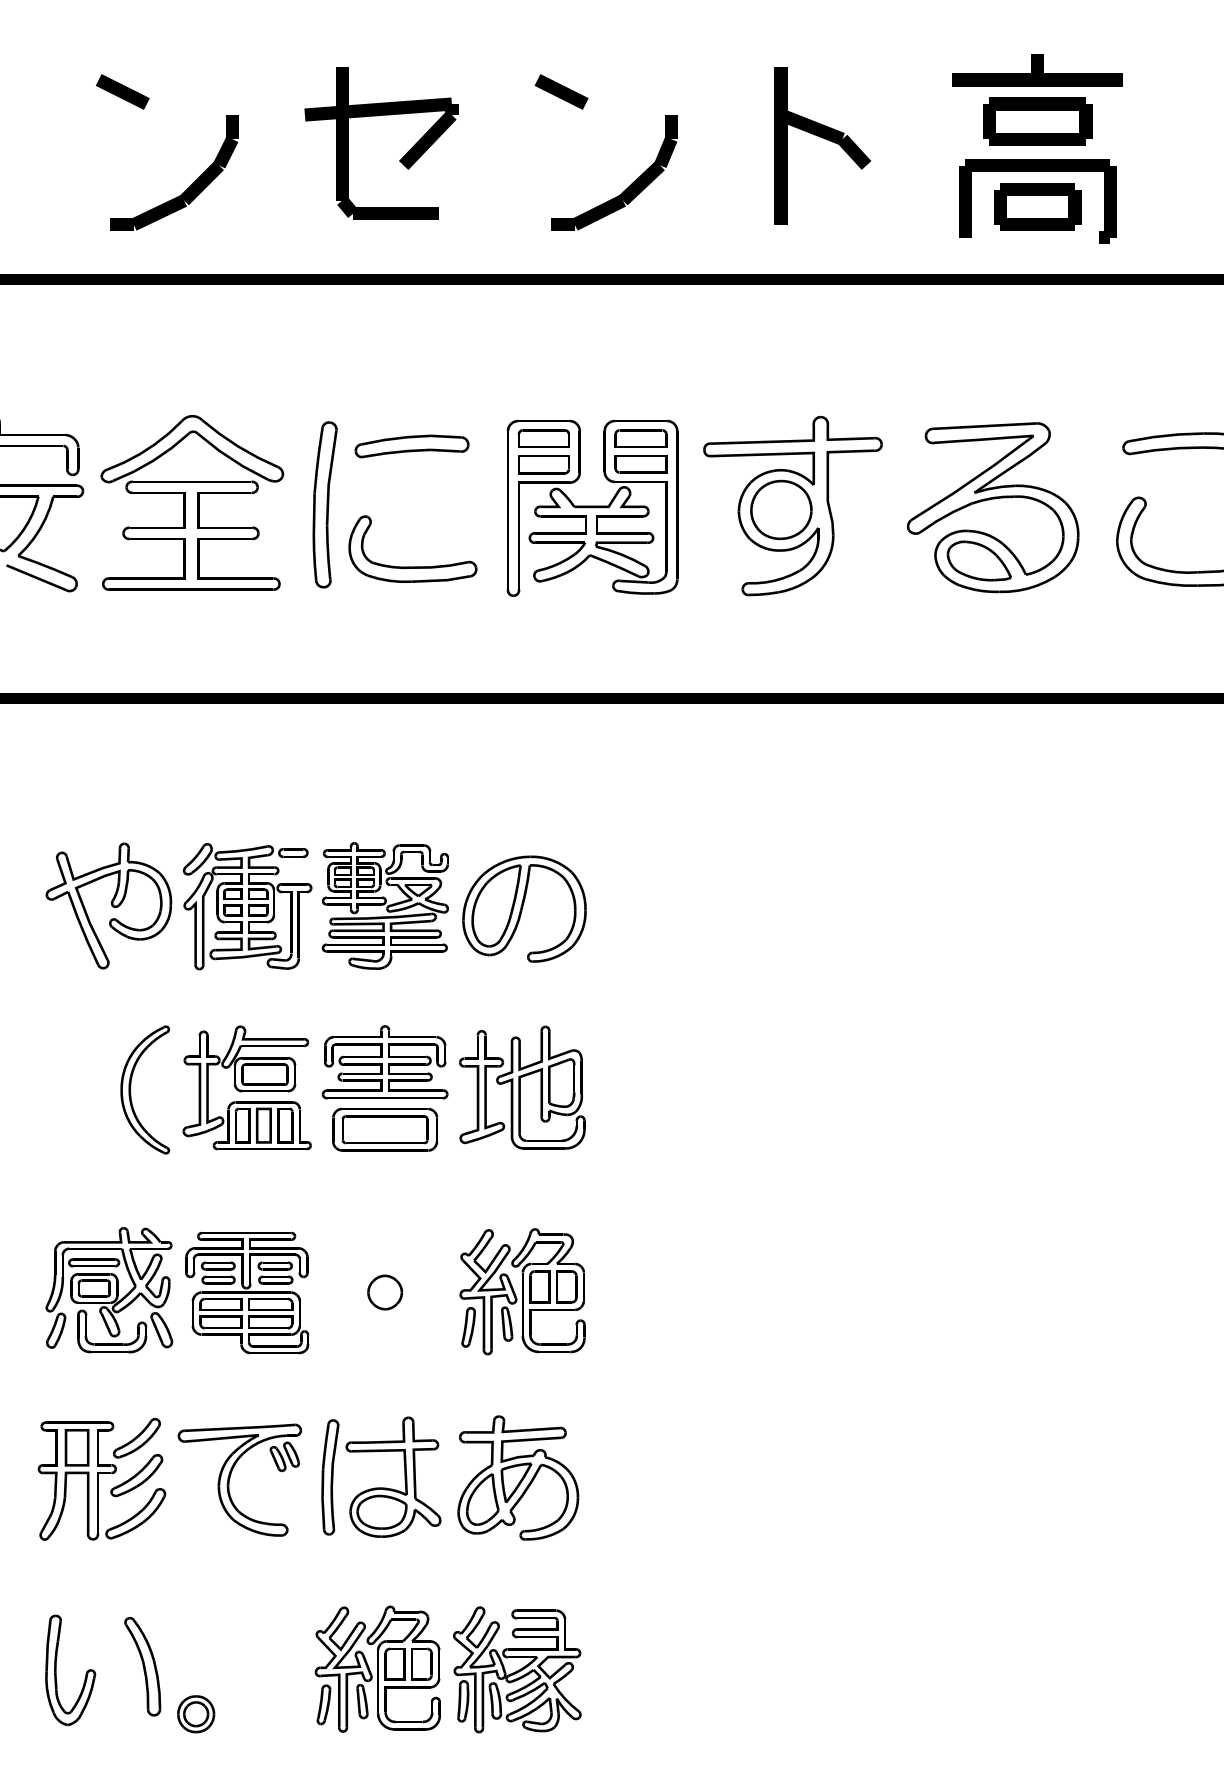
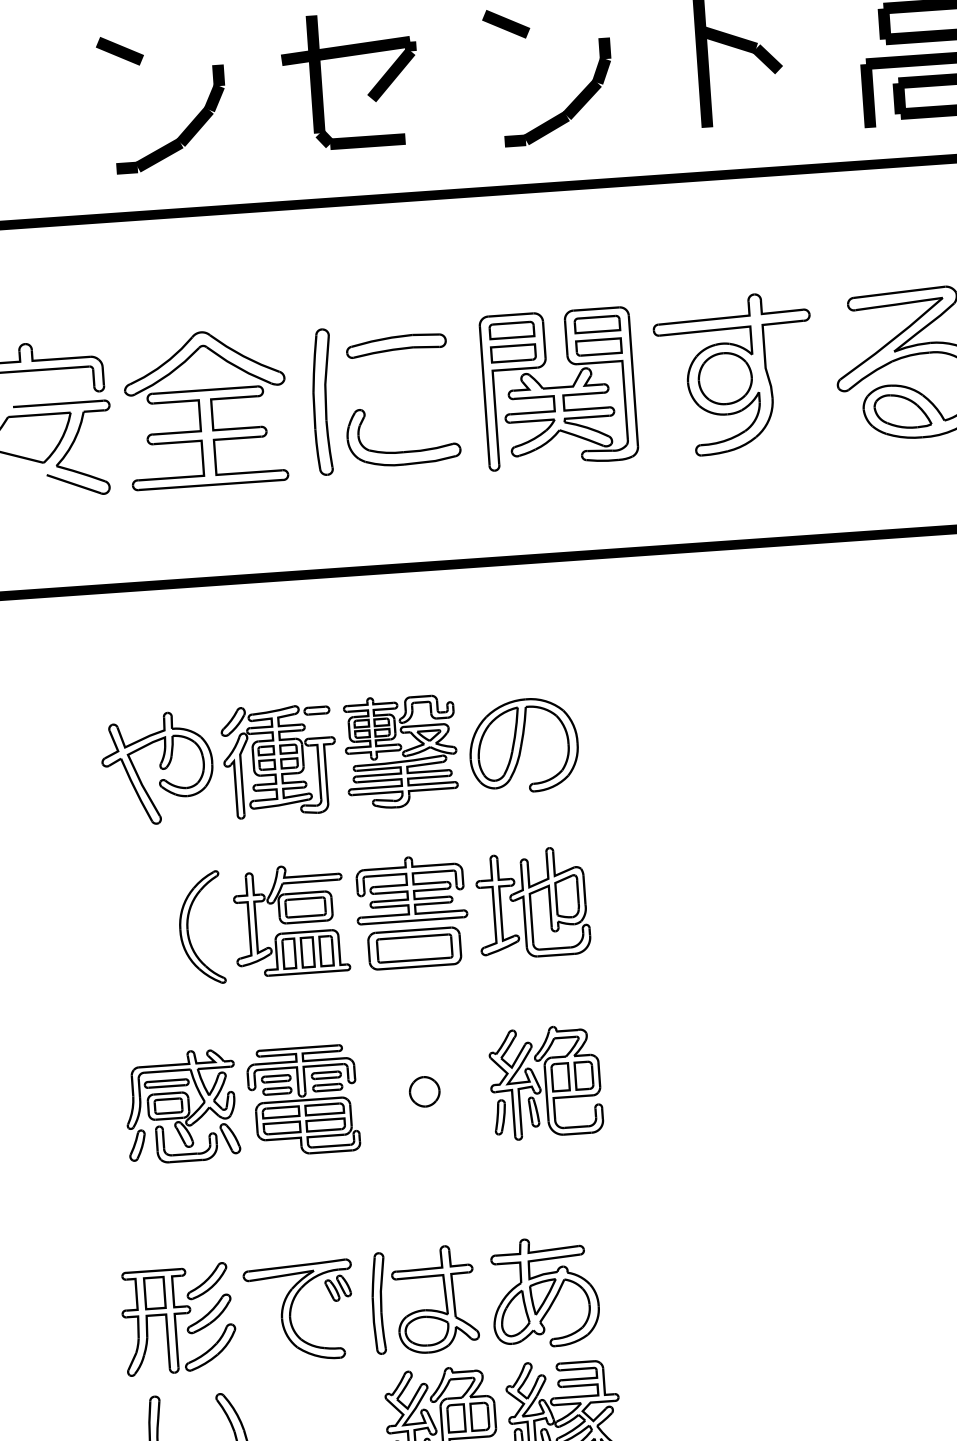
part: (321, 1477) -> (371, 1304), moved

